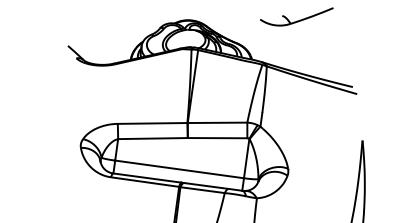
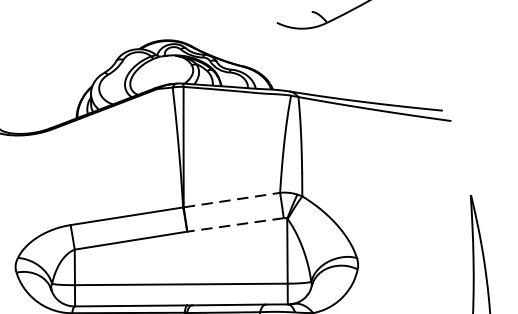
line: (217, 122) -> (231, 199), solid -> dashed
line: (217, 138) -> (235, 225), solid -> dashed

